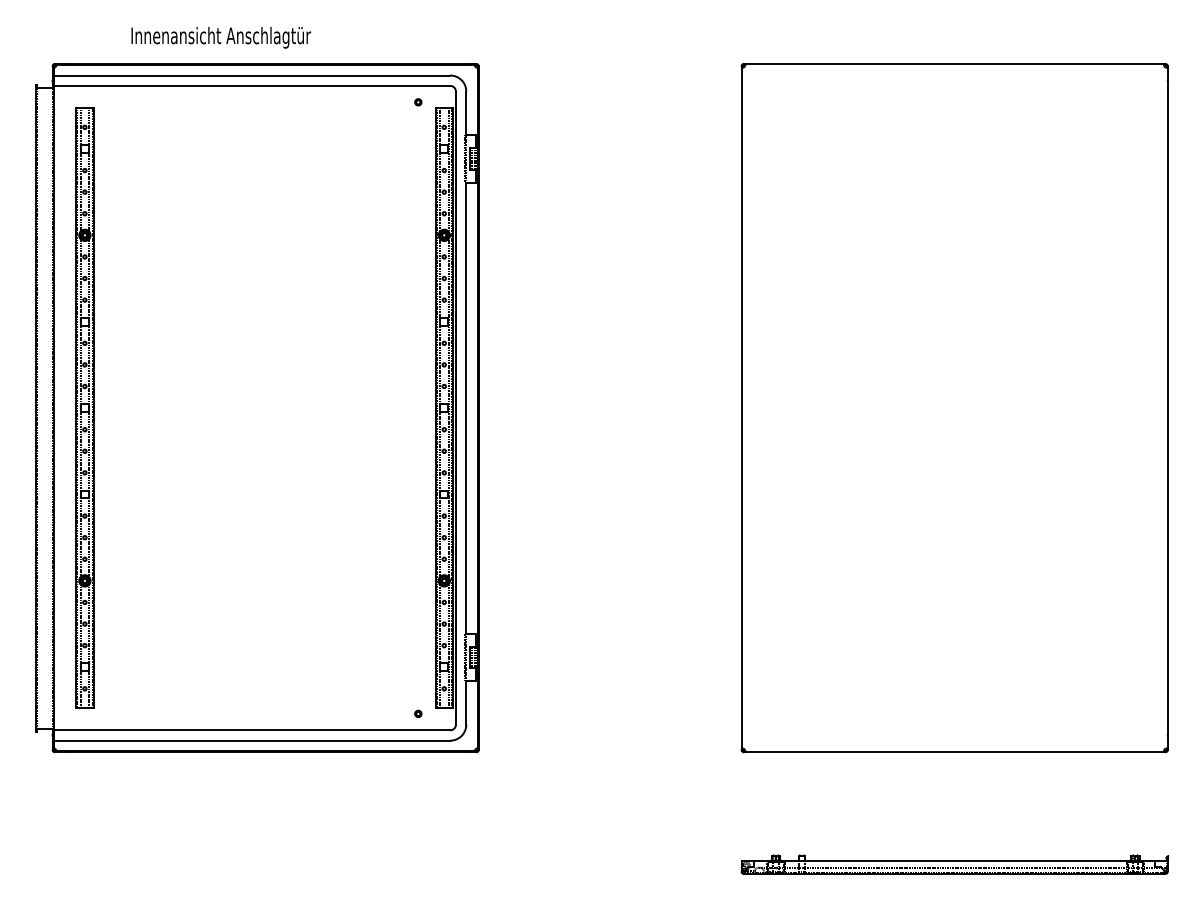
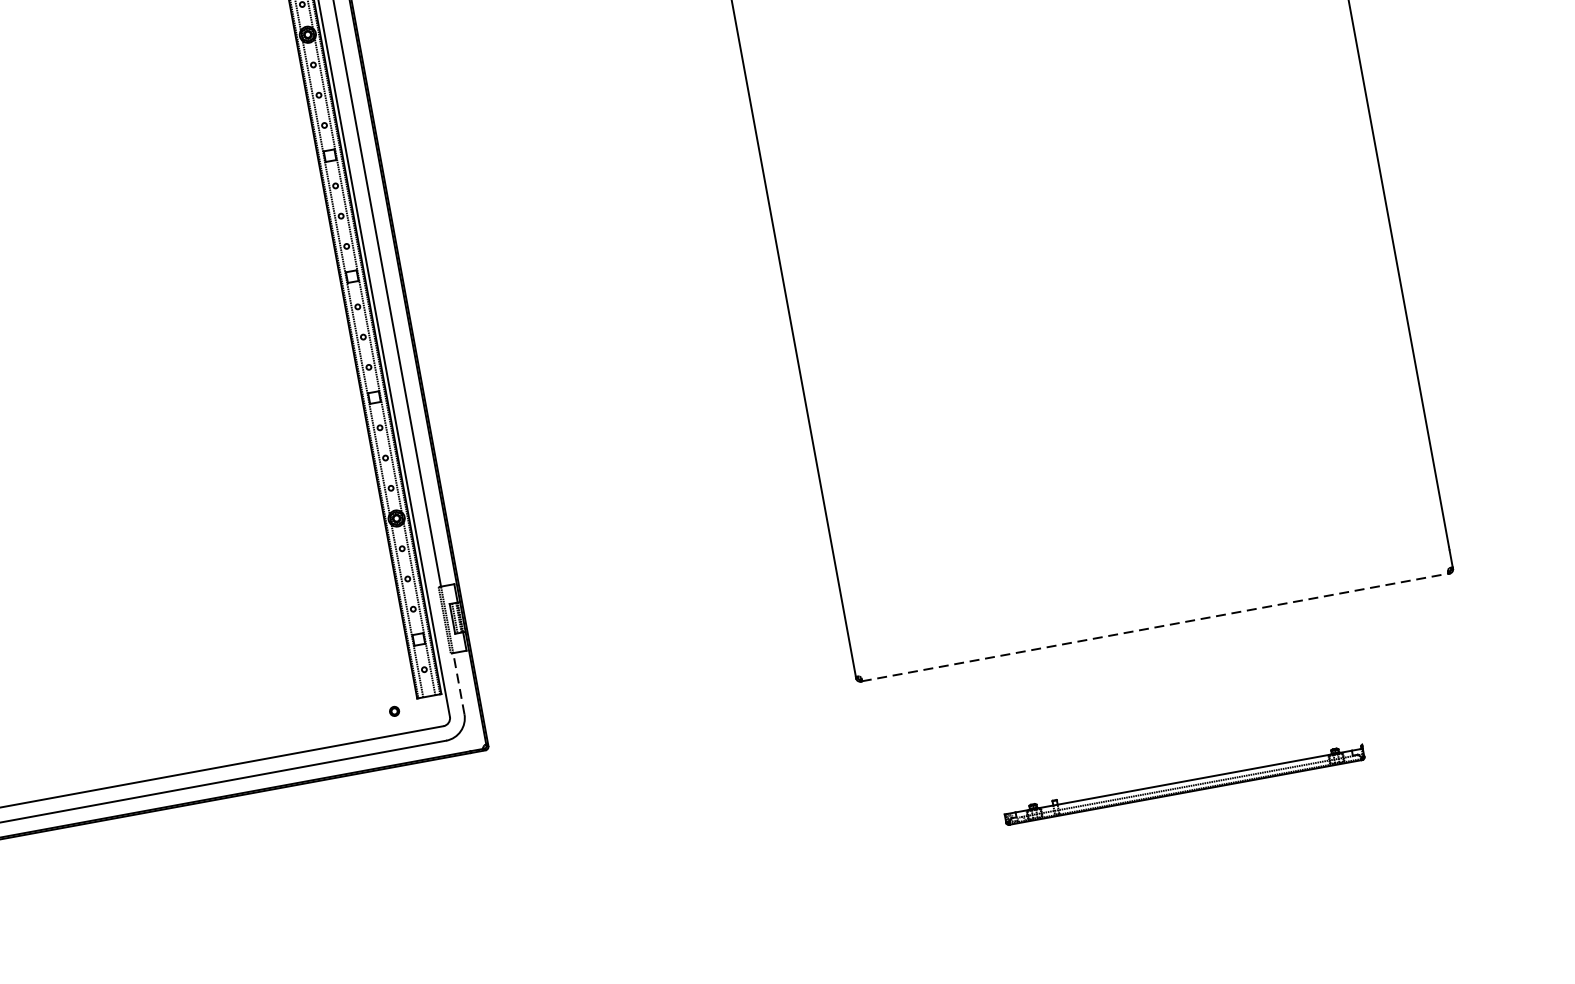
line: (466, 702) -> (459, 683), solid -> dashed
line: (954, 752) -> (1155, 627), solid -> dashed
part: (954, 864) -> (1183, 784), size x0.6

